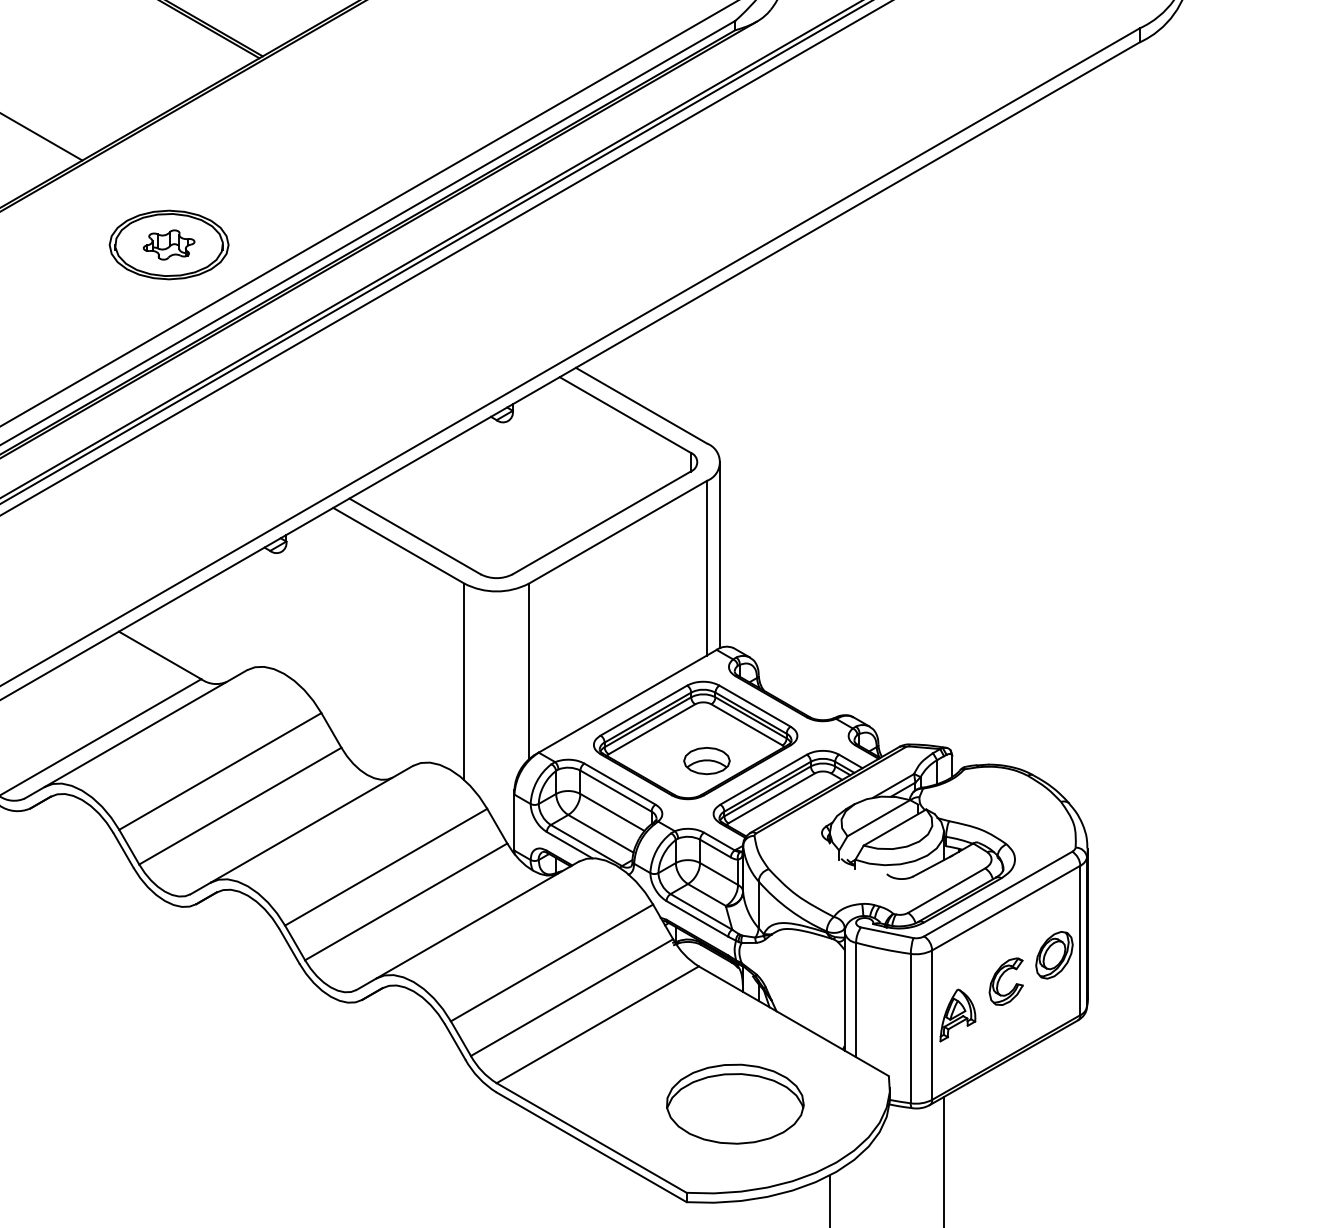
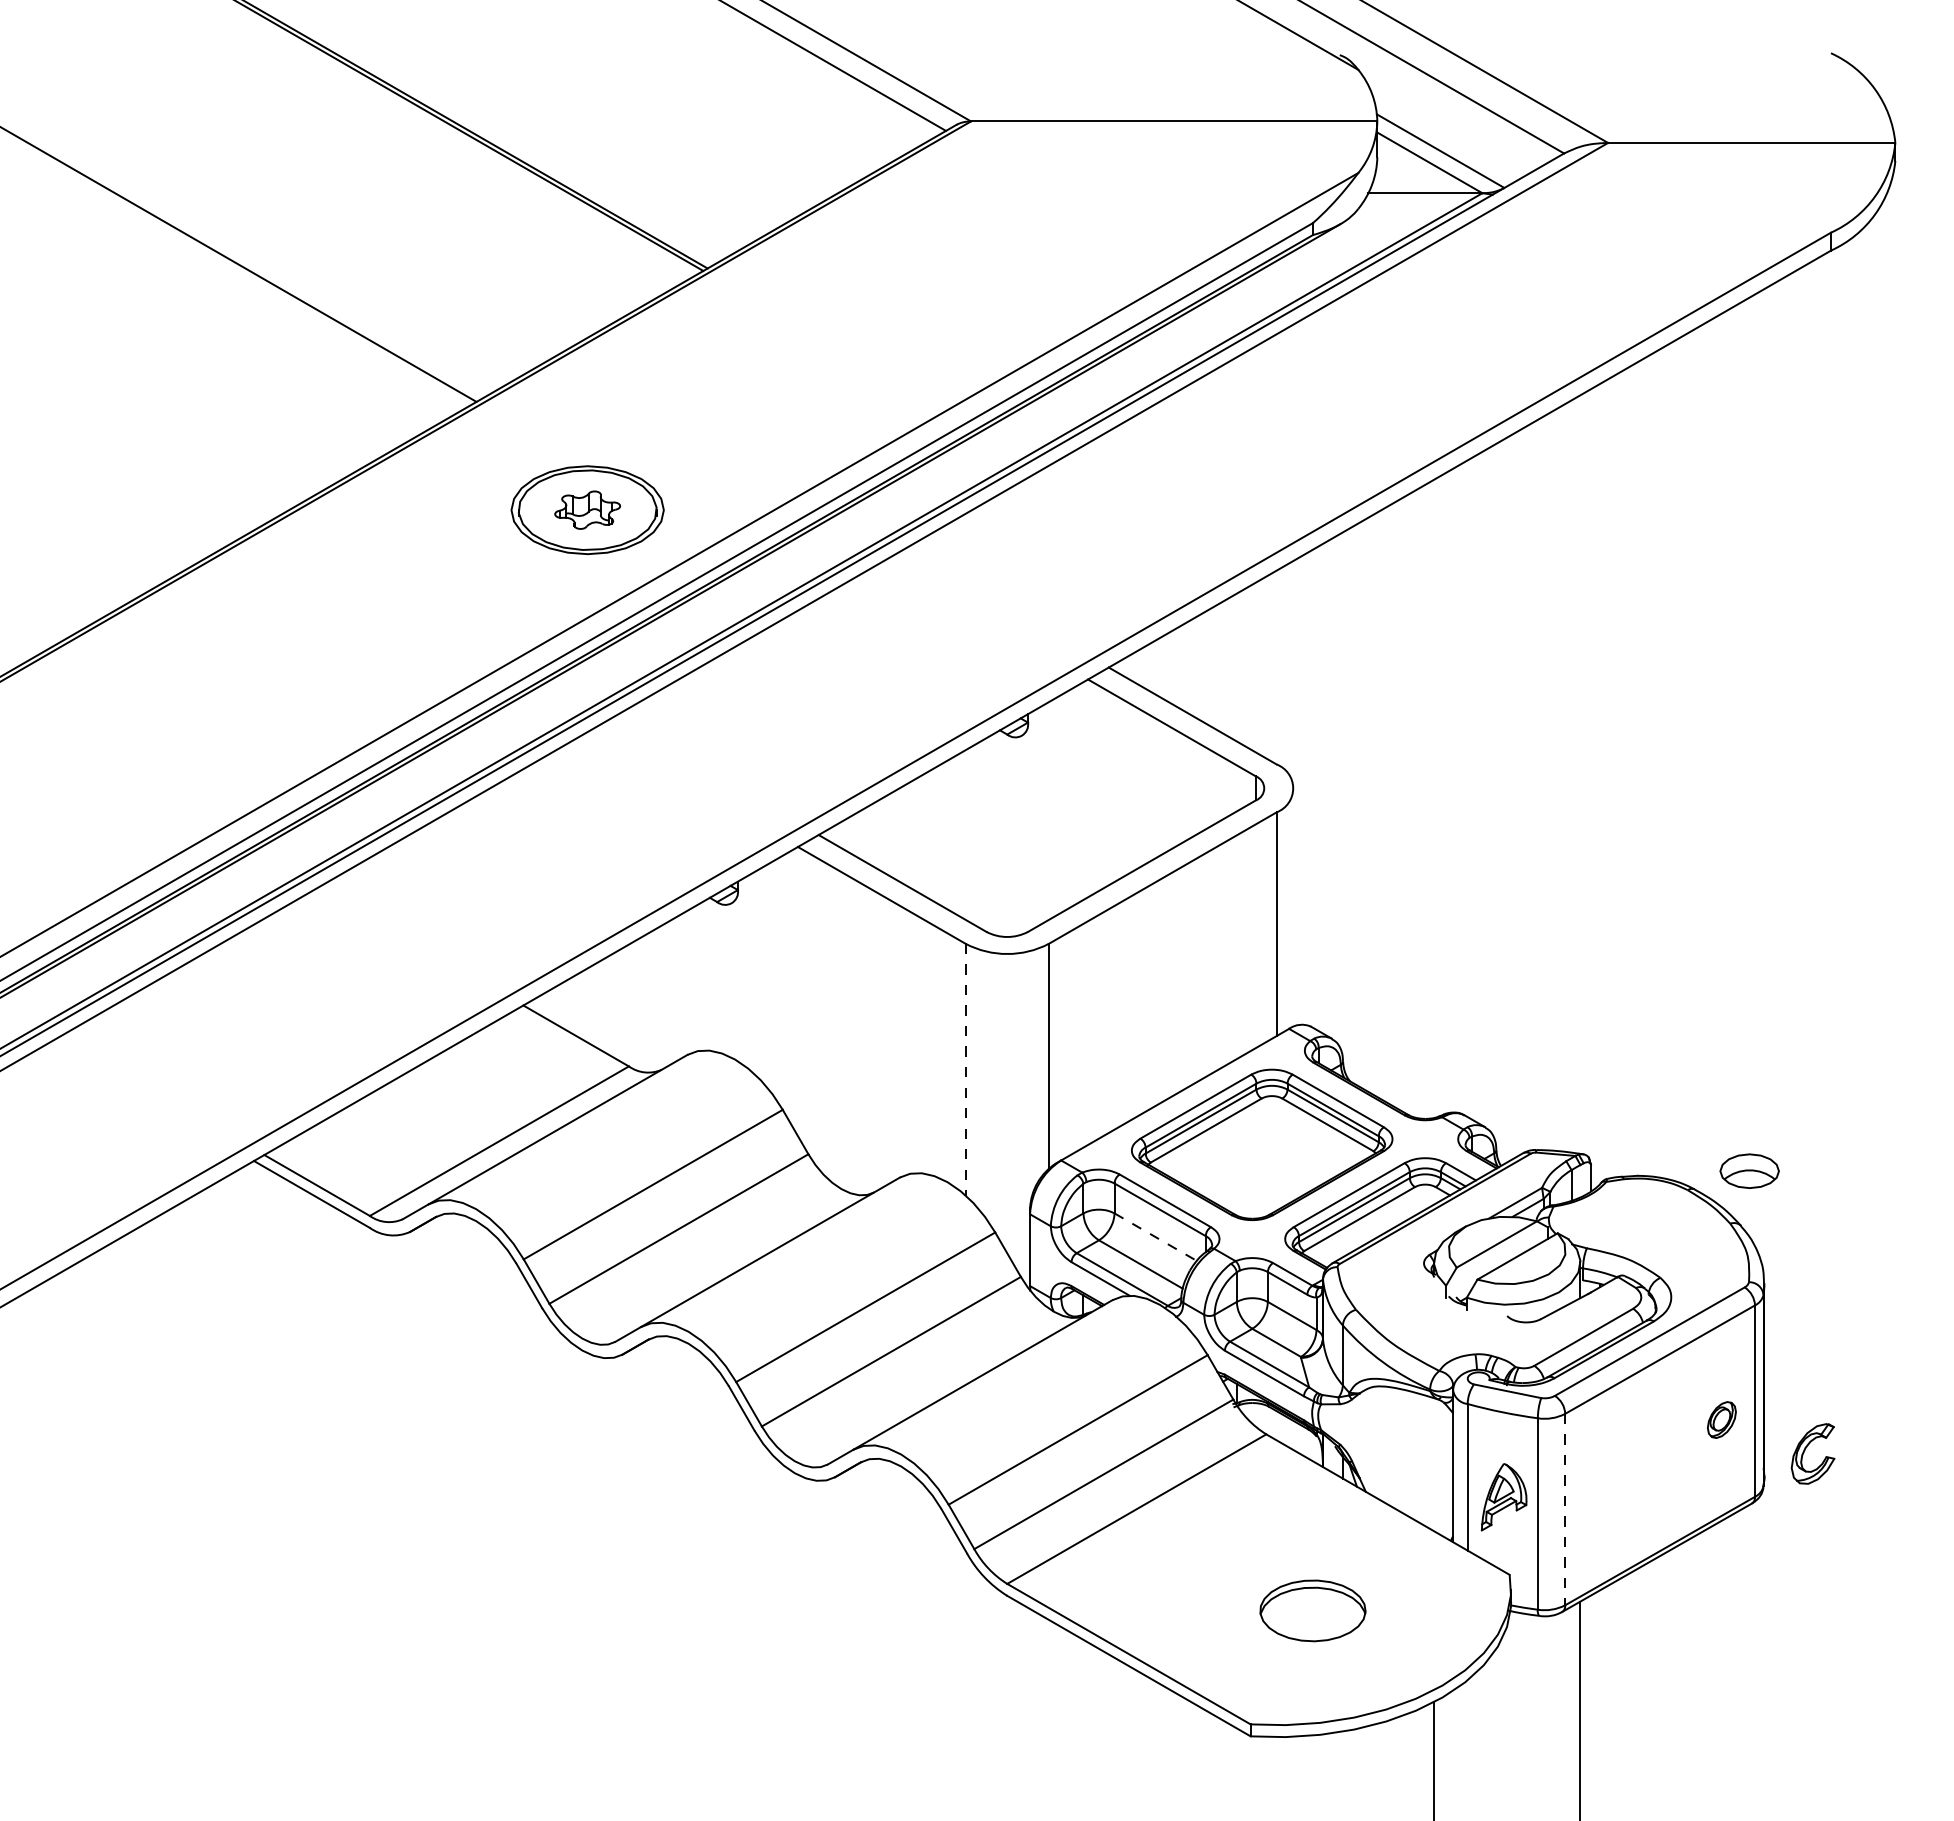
line: (720, 555) -> (1293, 907), removed
line: (464, 681) -> (965, 1069), solid -> dashed
part: (706, 760) -> (1749, 1170), moved
line: (613, 812) -> (1156, 1237), solid -> dashed
part: (1054, 954) -> (1721, 1419), size x0.6
part: (1000, 979) -> (1805, 1450), moved
part: (957, 1015) -> (1503, 1497), moved
line: (932, 1025) -> (1565, 1509), solid -> dashed
part: (734, 1103) -> (1312, 1610), size x0.6

